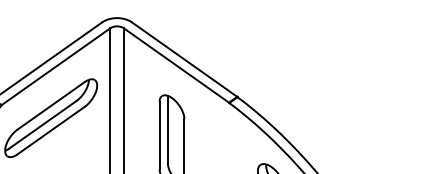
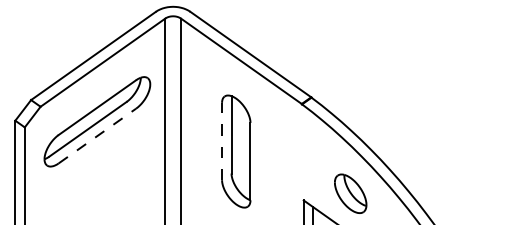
line: (51, 130) -> (97, 135), solid -> dashed
line: (160, 135) -> (222, 141), solid -> dashed

